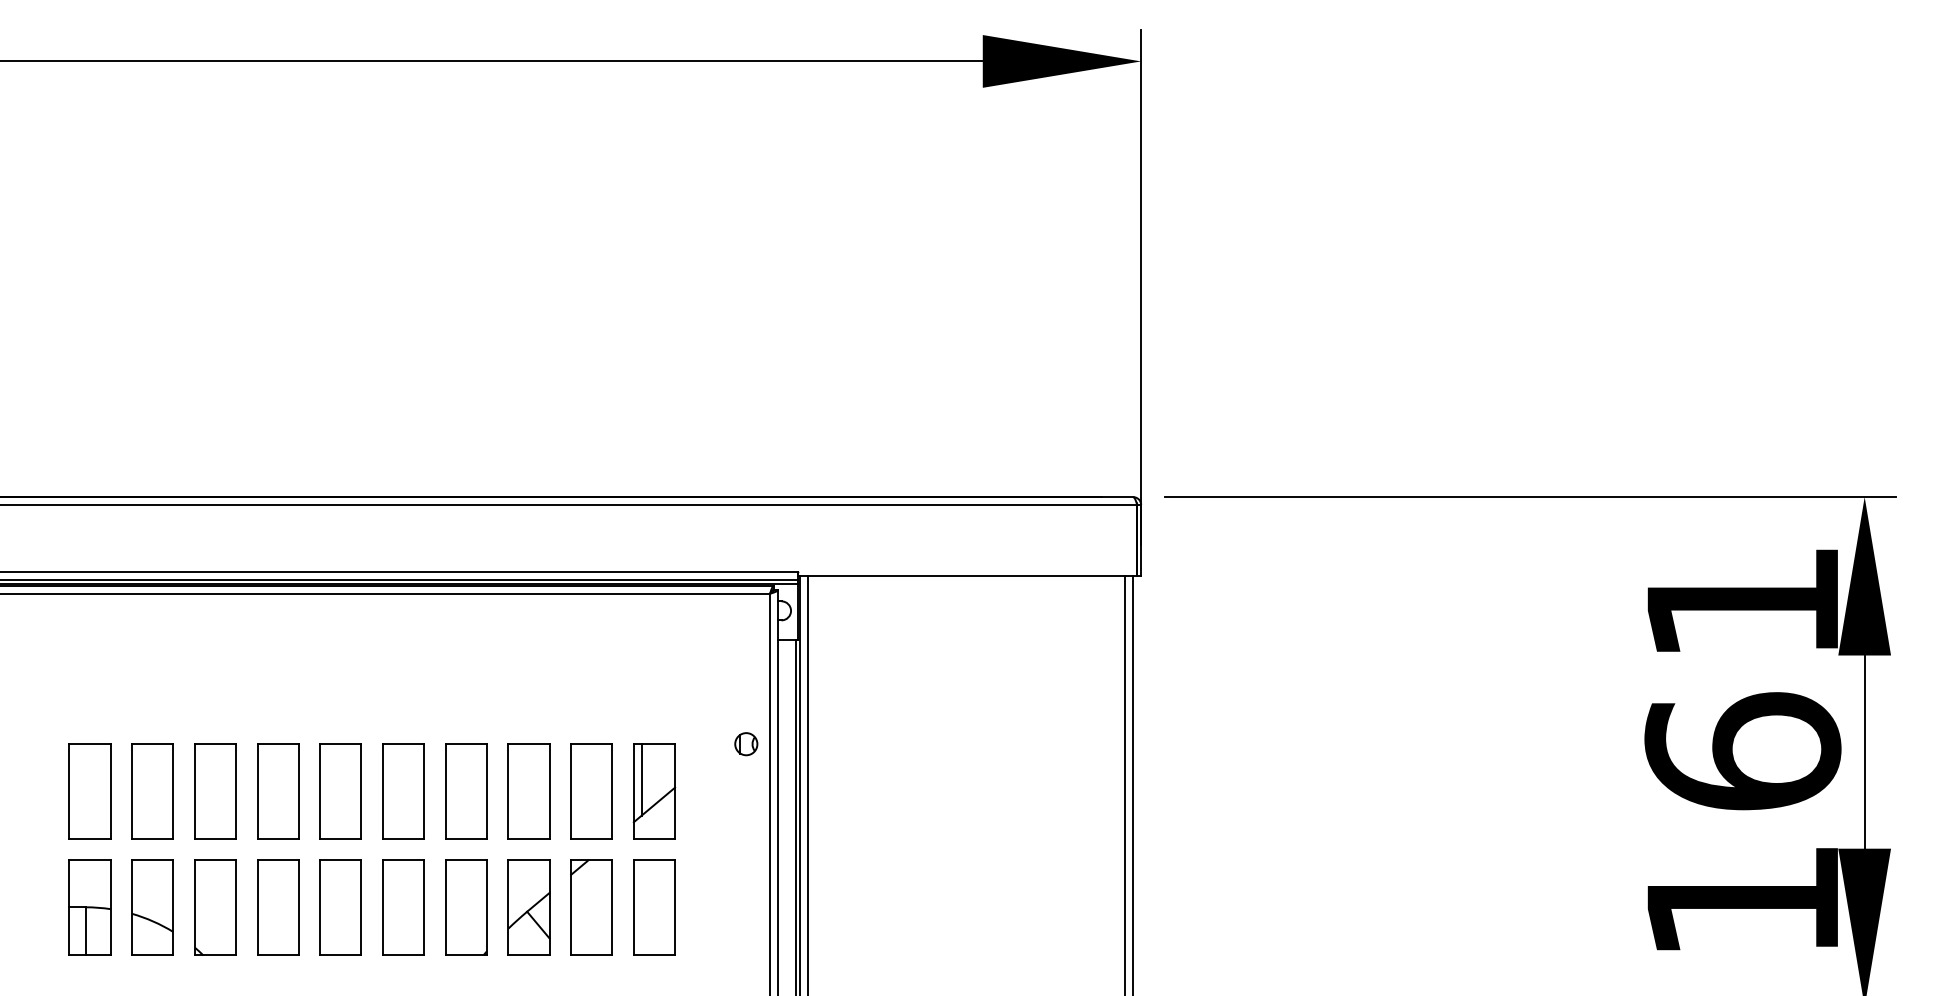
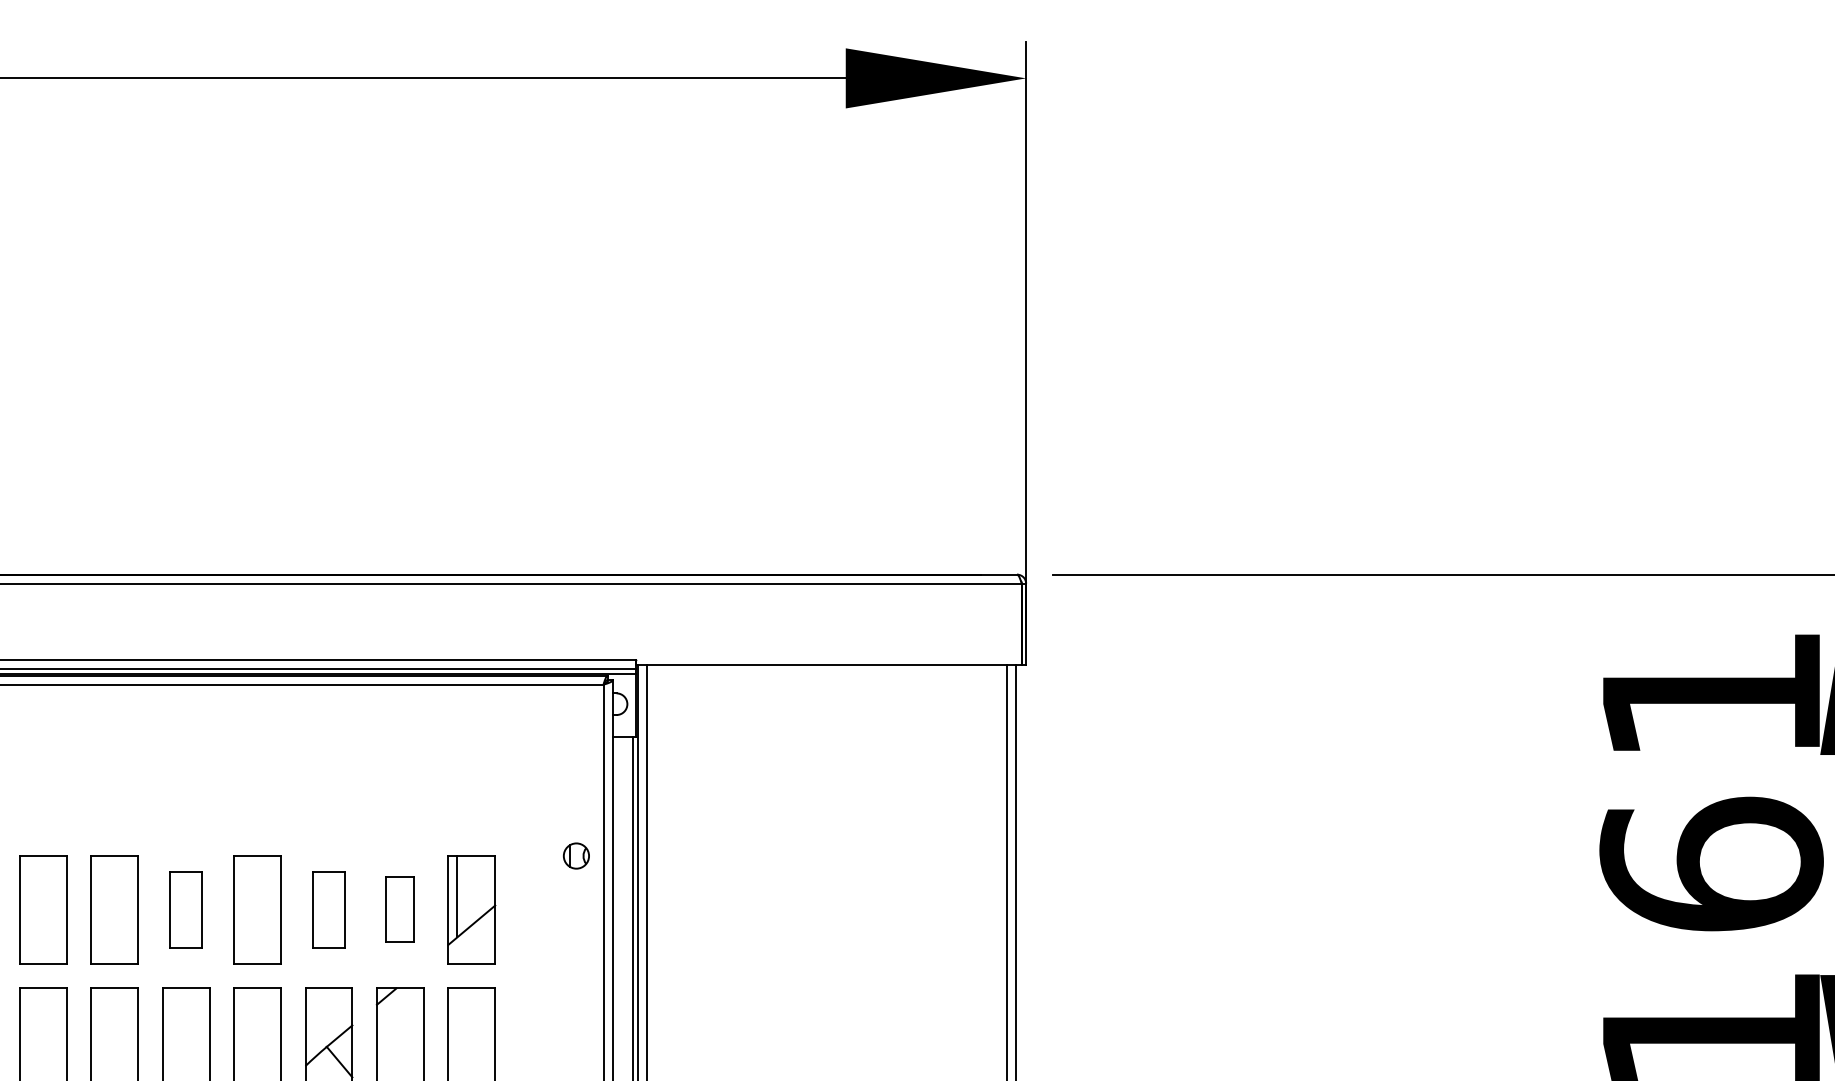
part: (403, 791) -> (185, 909), size x0.7
part: (528, 791) -> (328, 909), size x0.7
part: (591, 791) -> (400, 909), size x0.6

